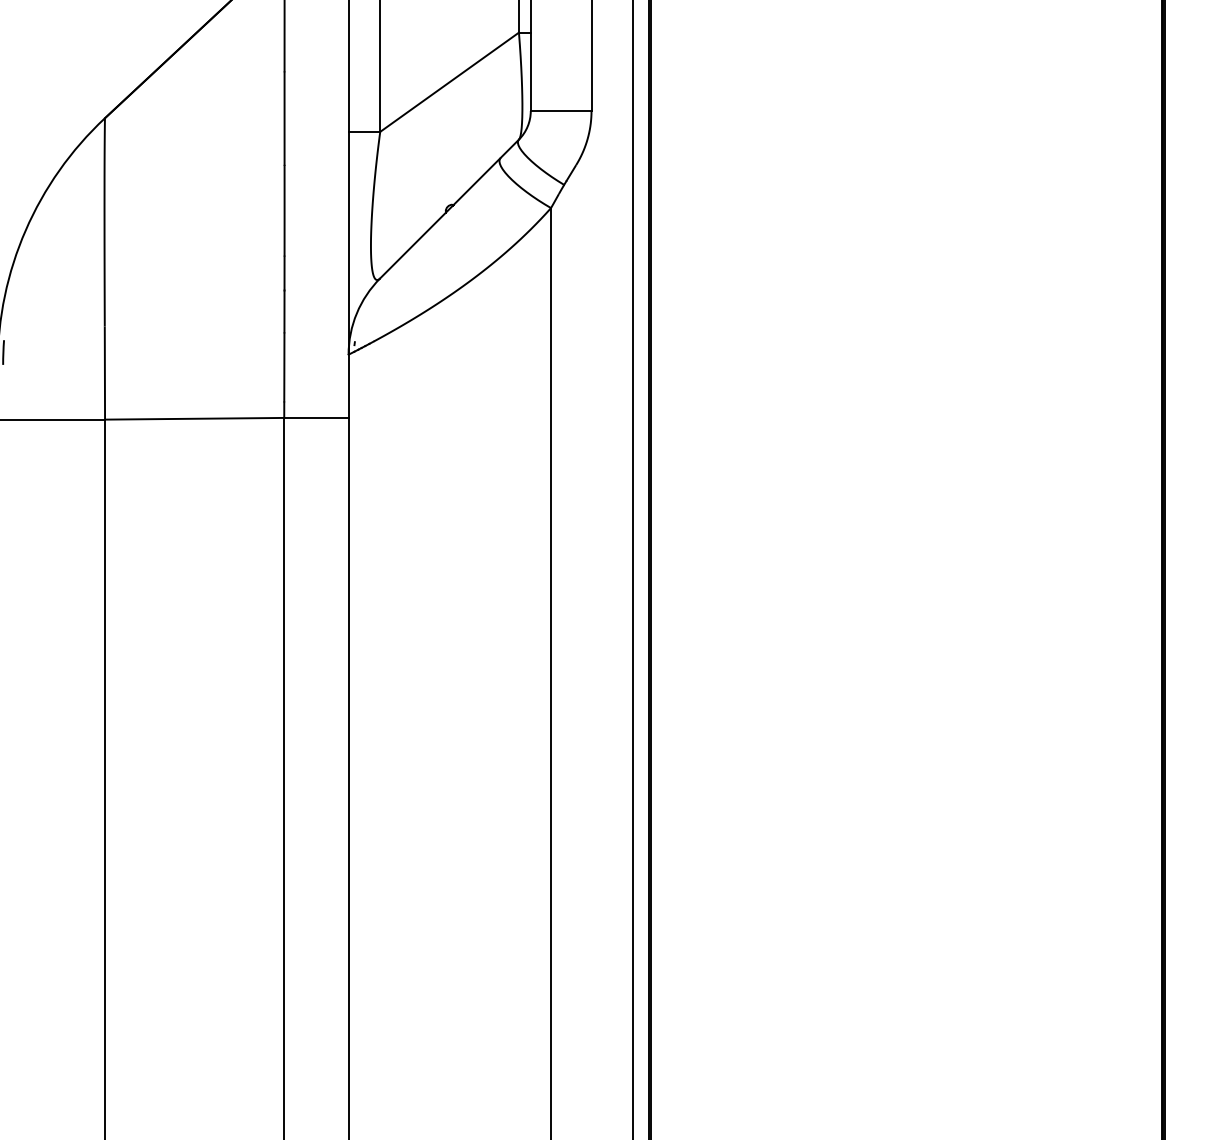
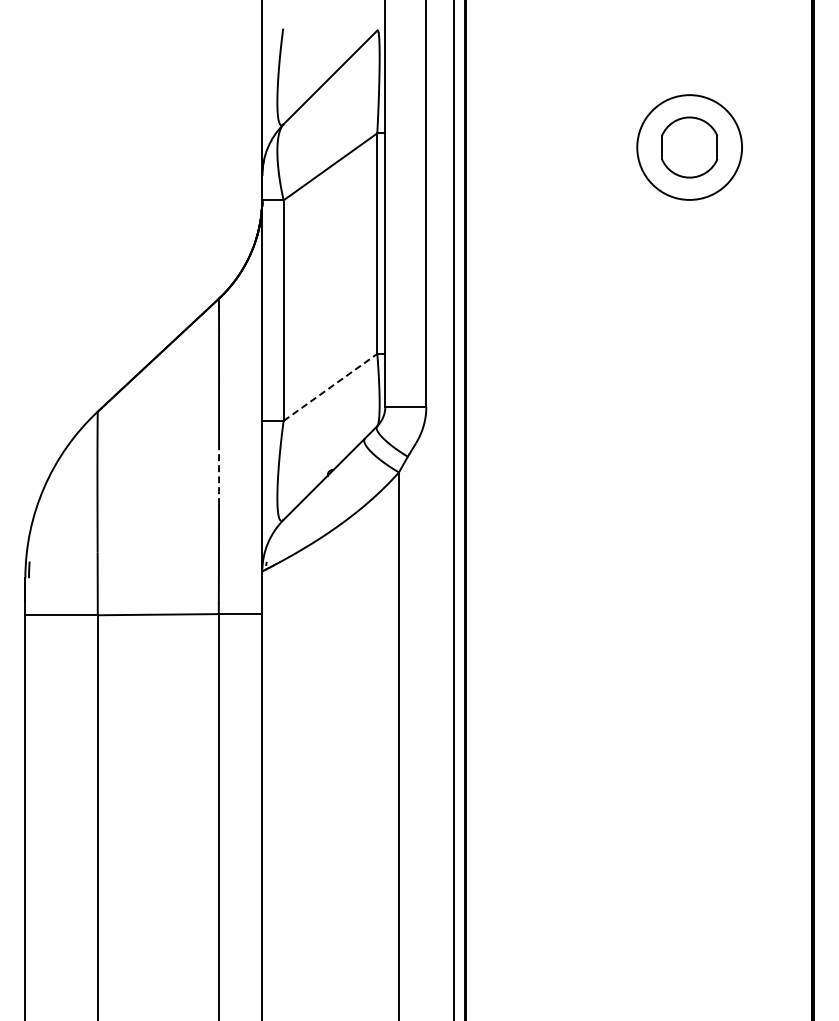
line: (449, 82) -> (330, 387), solid -> dashed
line: (285, 212) -> (219, 475), solid -> dashed

